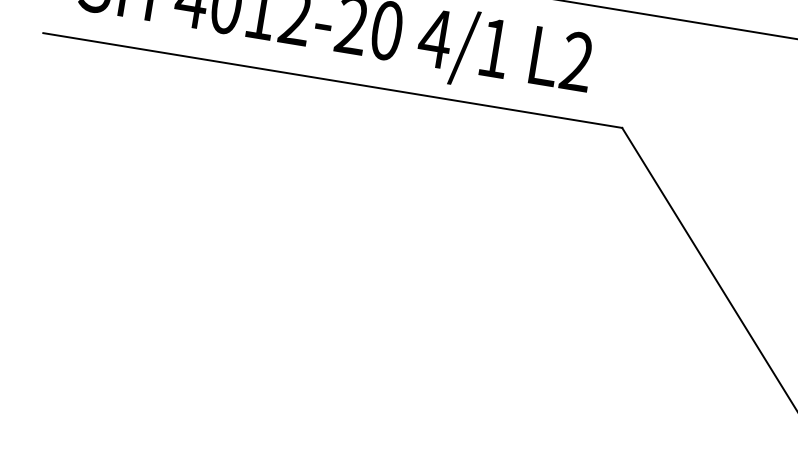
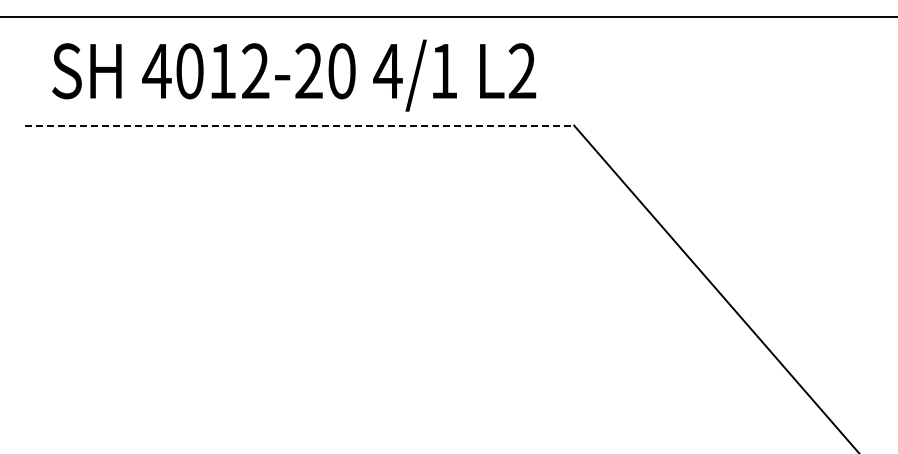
line: (332, 80) -> (299, 125), solid -> dashed

